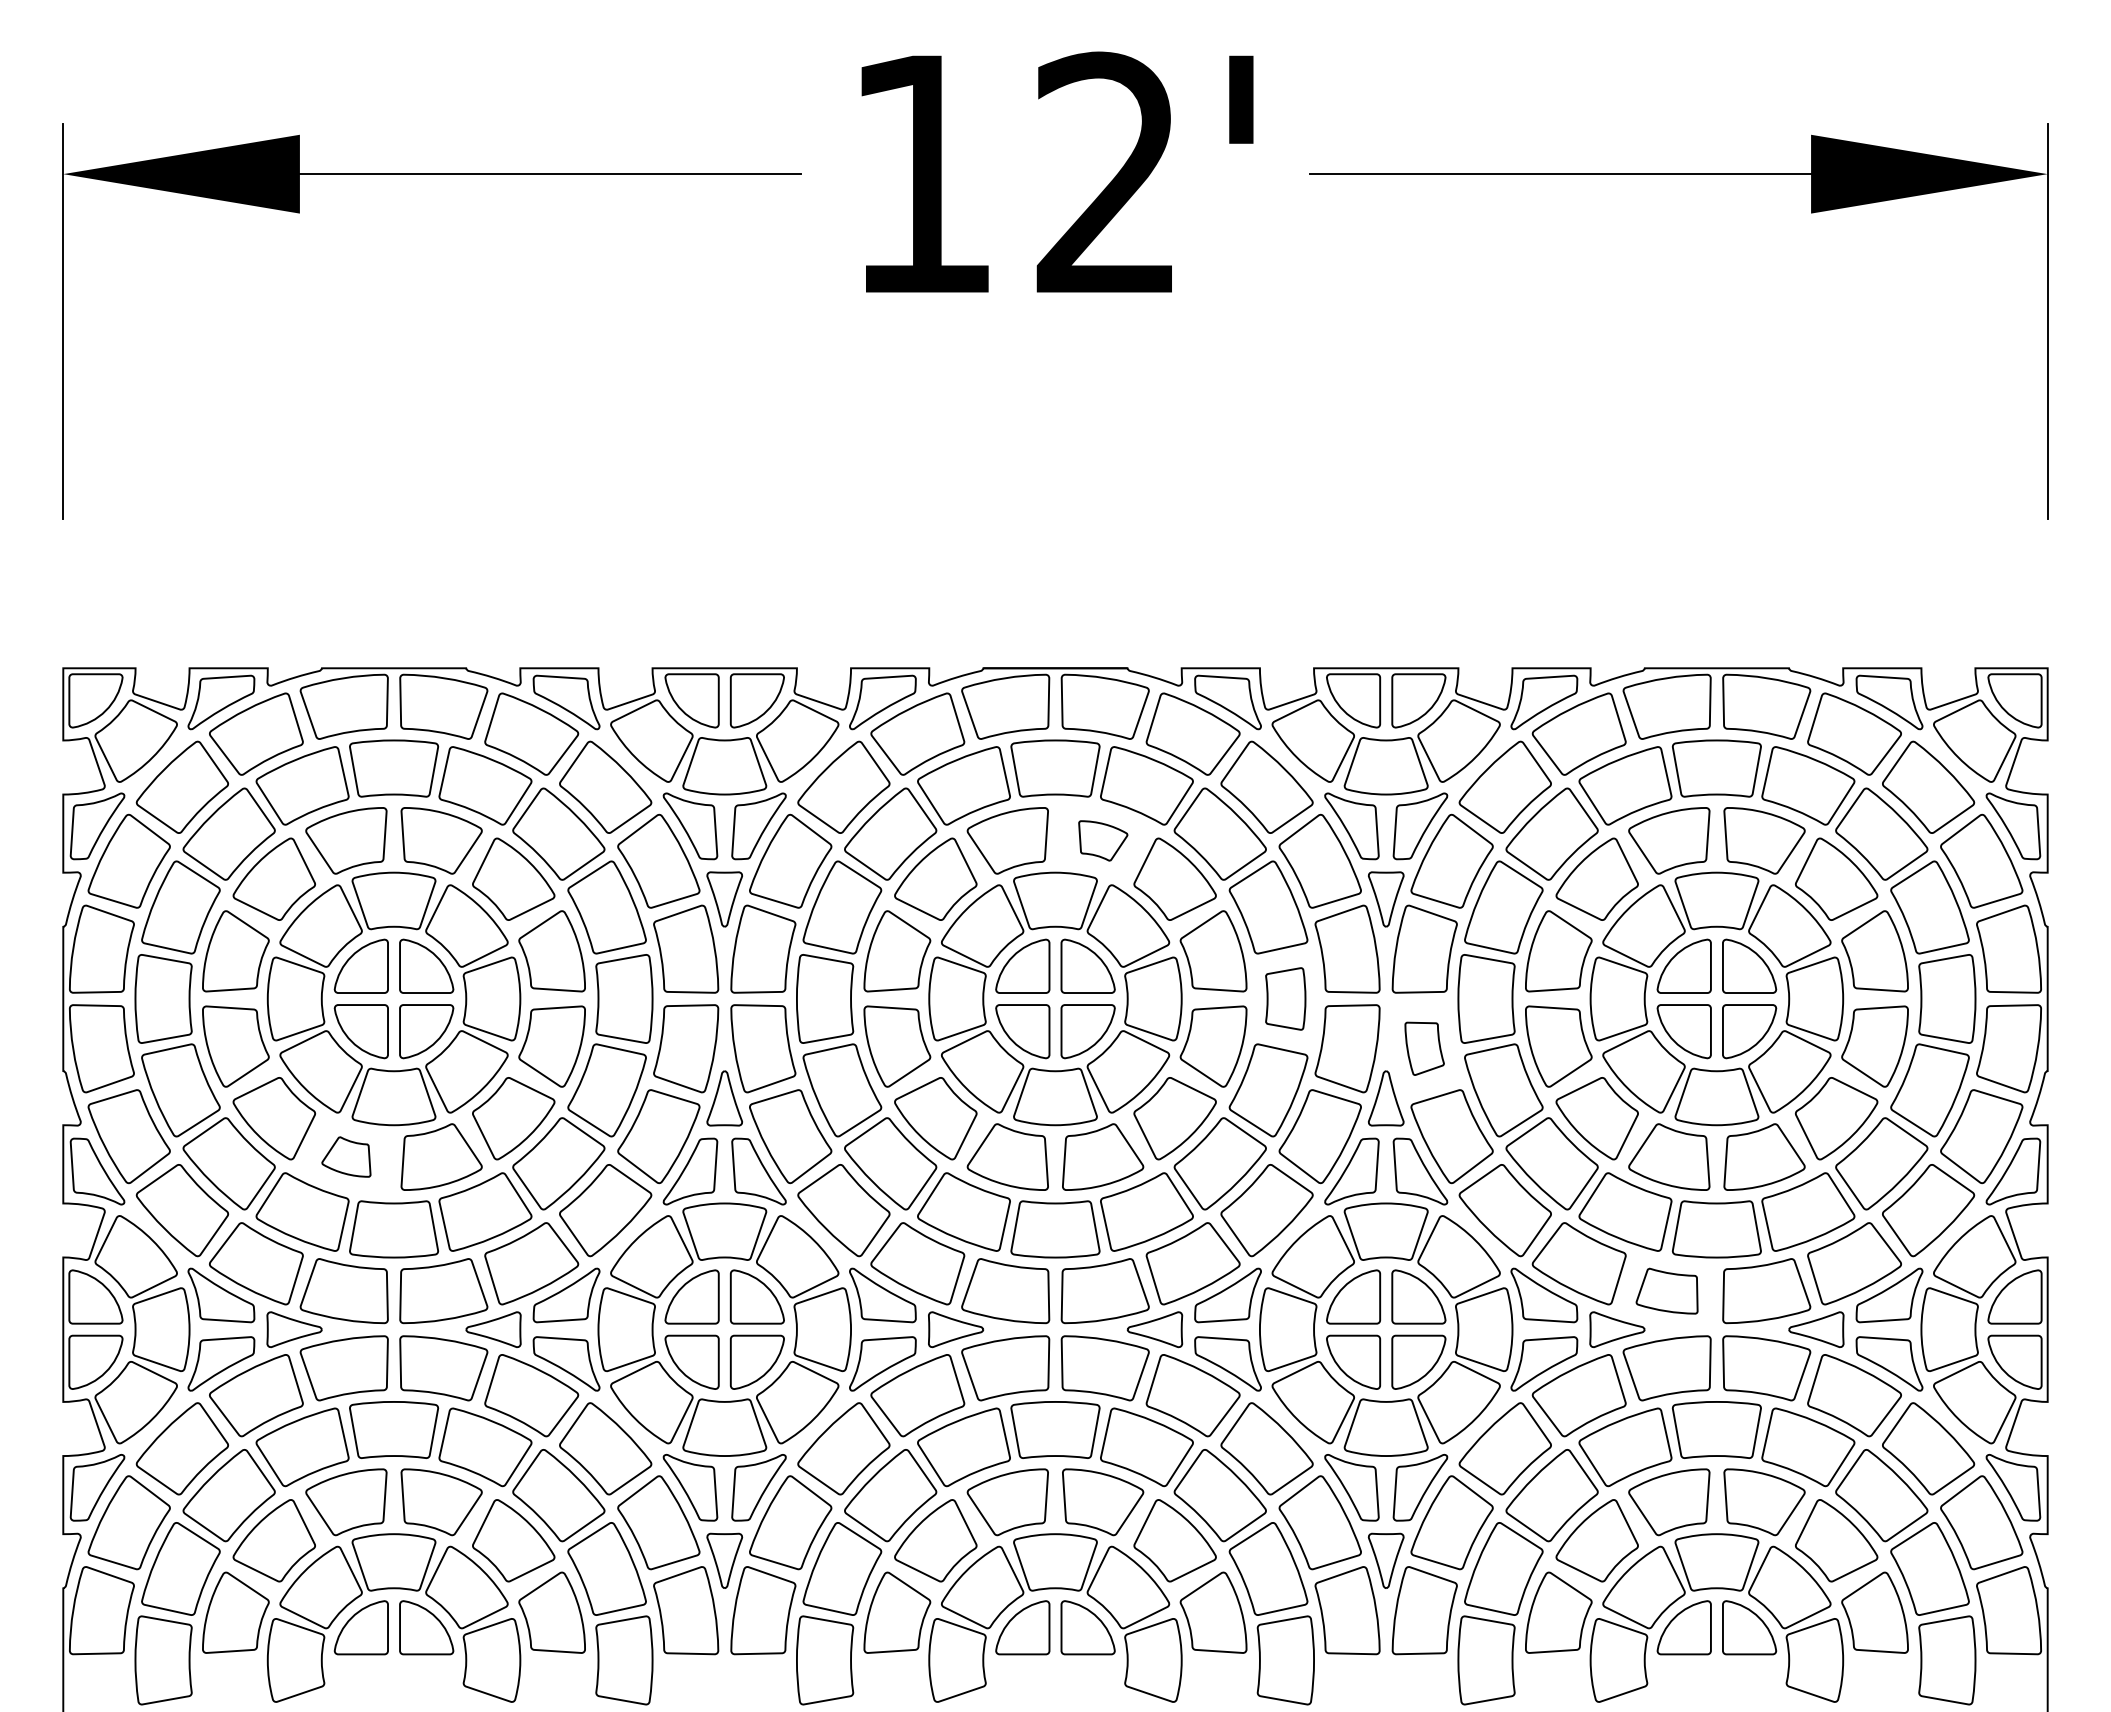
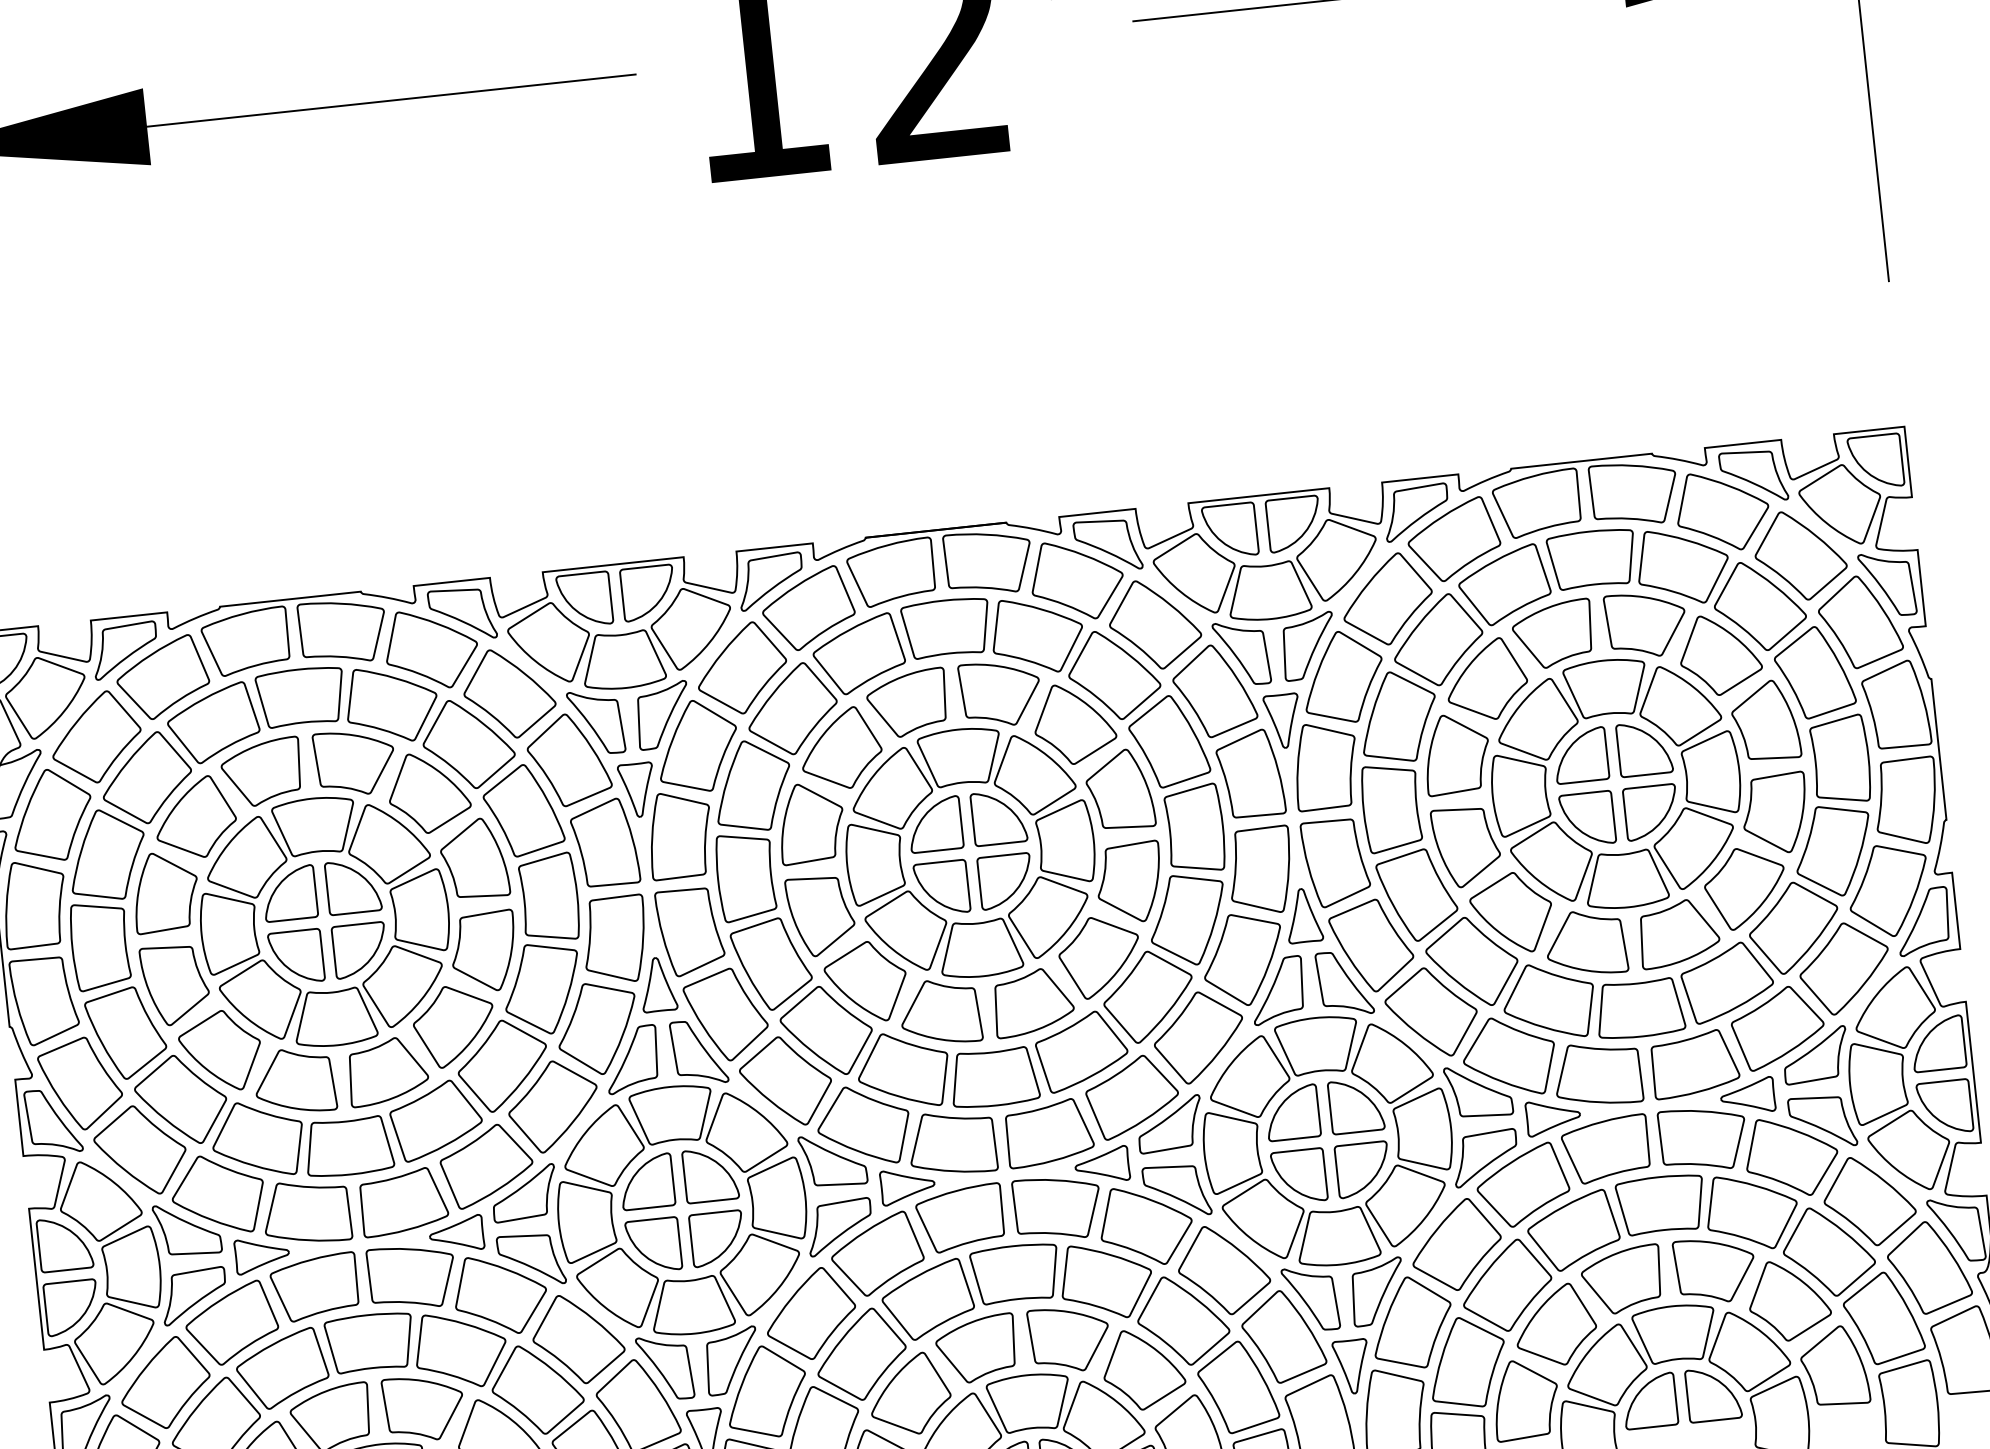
part: (1103, 840) -> (1000, 693), size x1.67
part: (1285, 998) -> (1194, 828), size x1.43
part: (1424, 1048) -> (1335, 862), size x1.67
part: (346, 1156) -> (294, 1080), size x1.67
part: (1666, 1291) -> (1597, 1074), size x1.43

